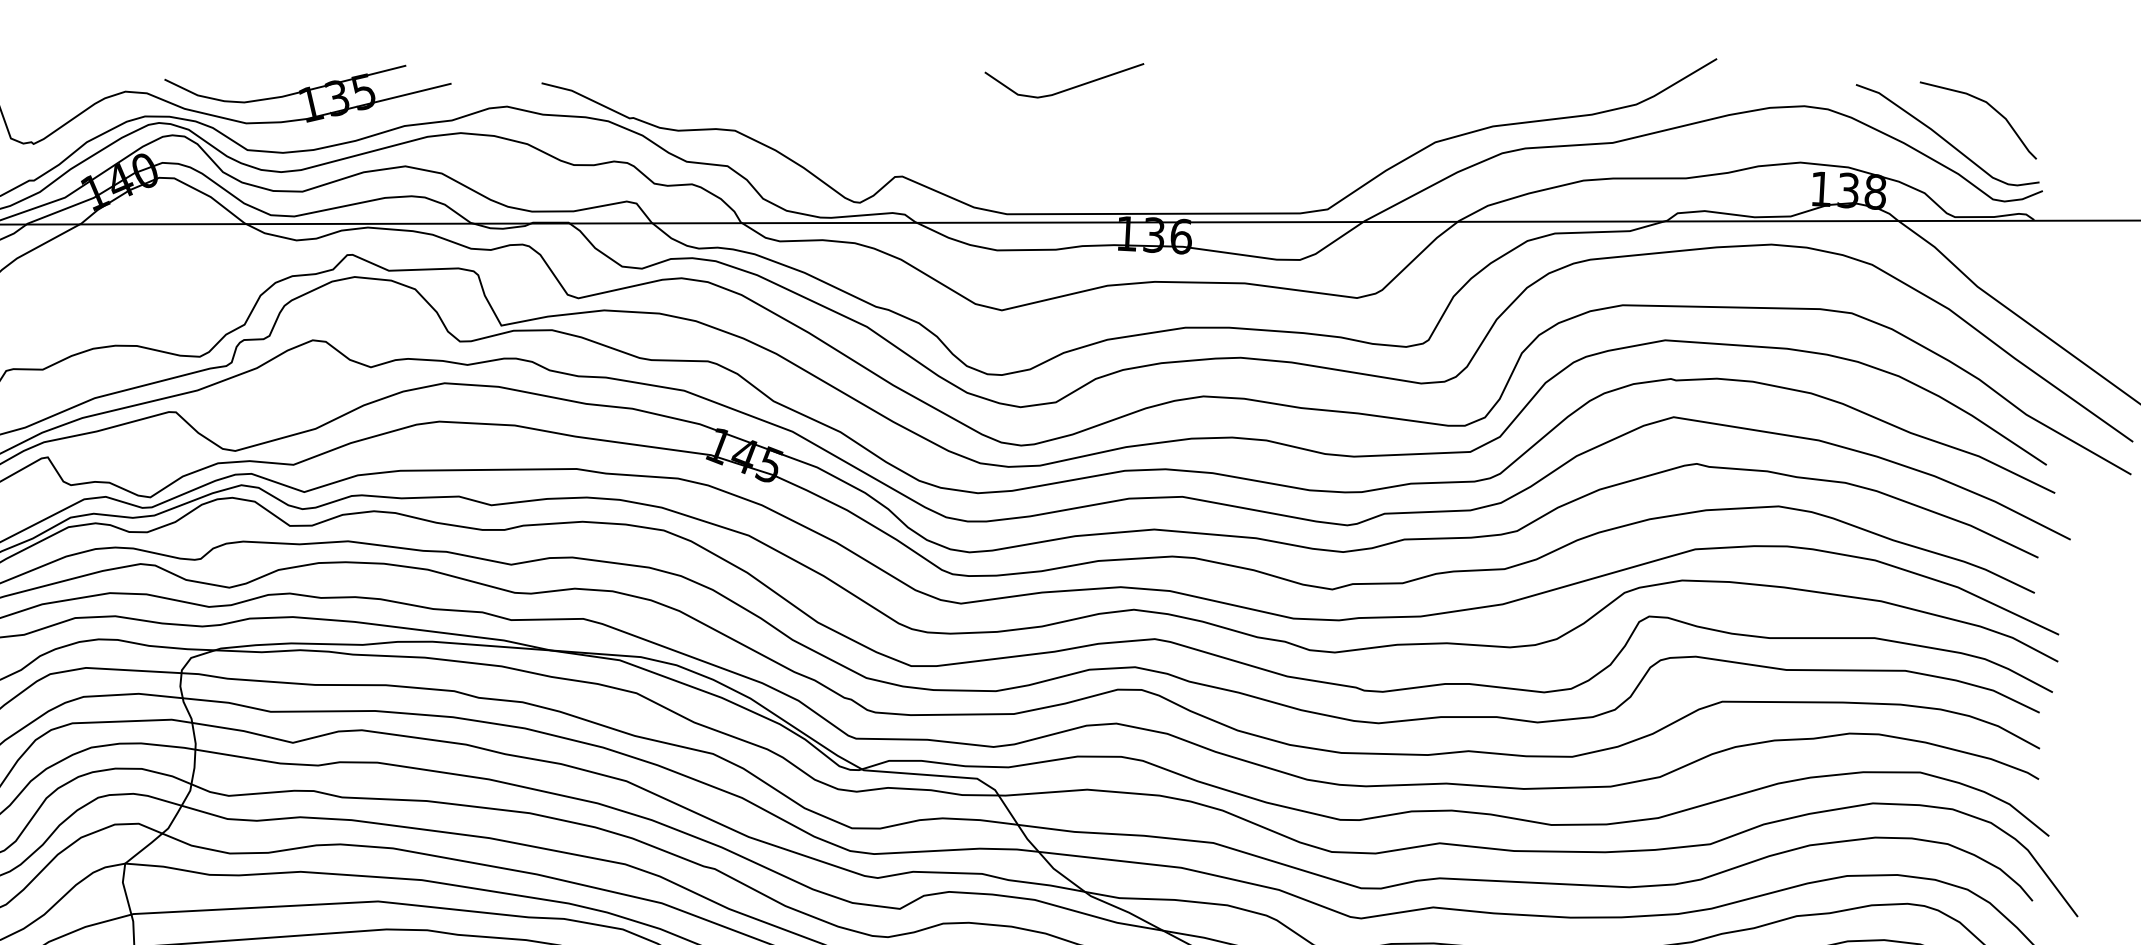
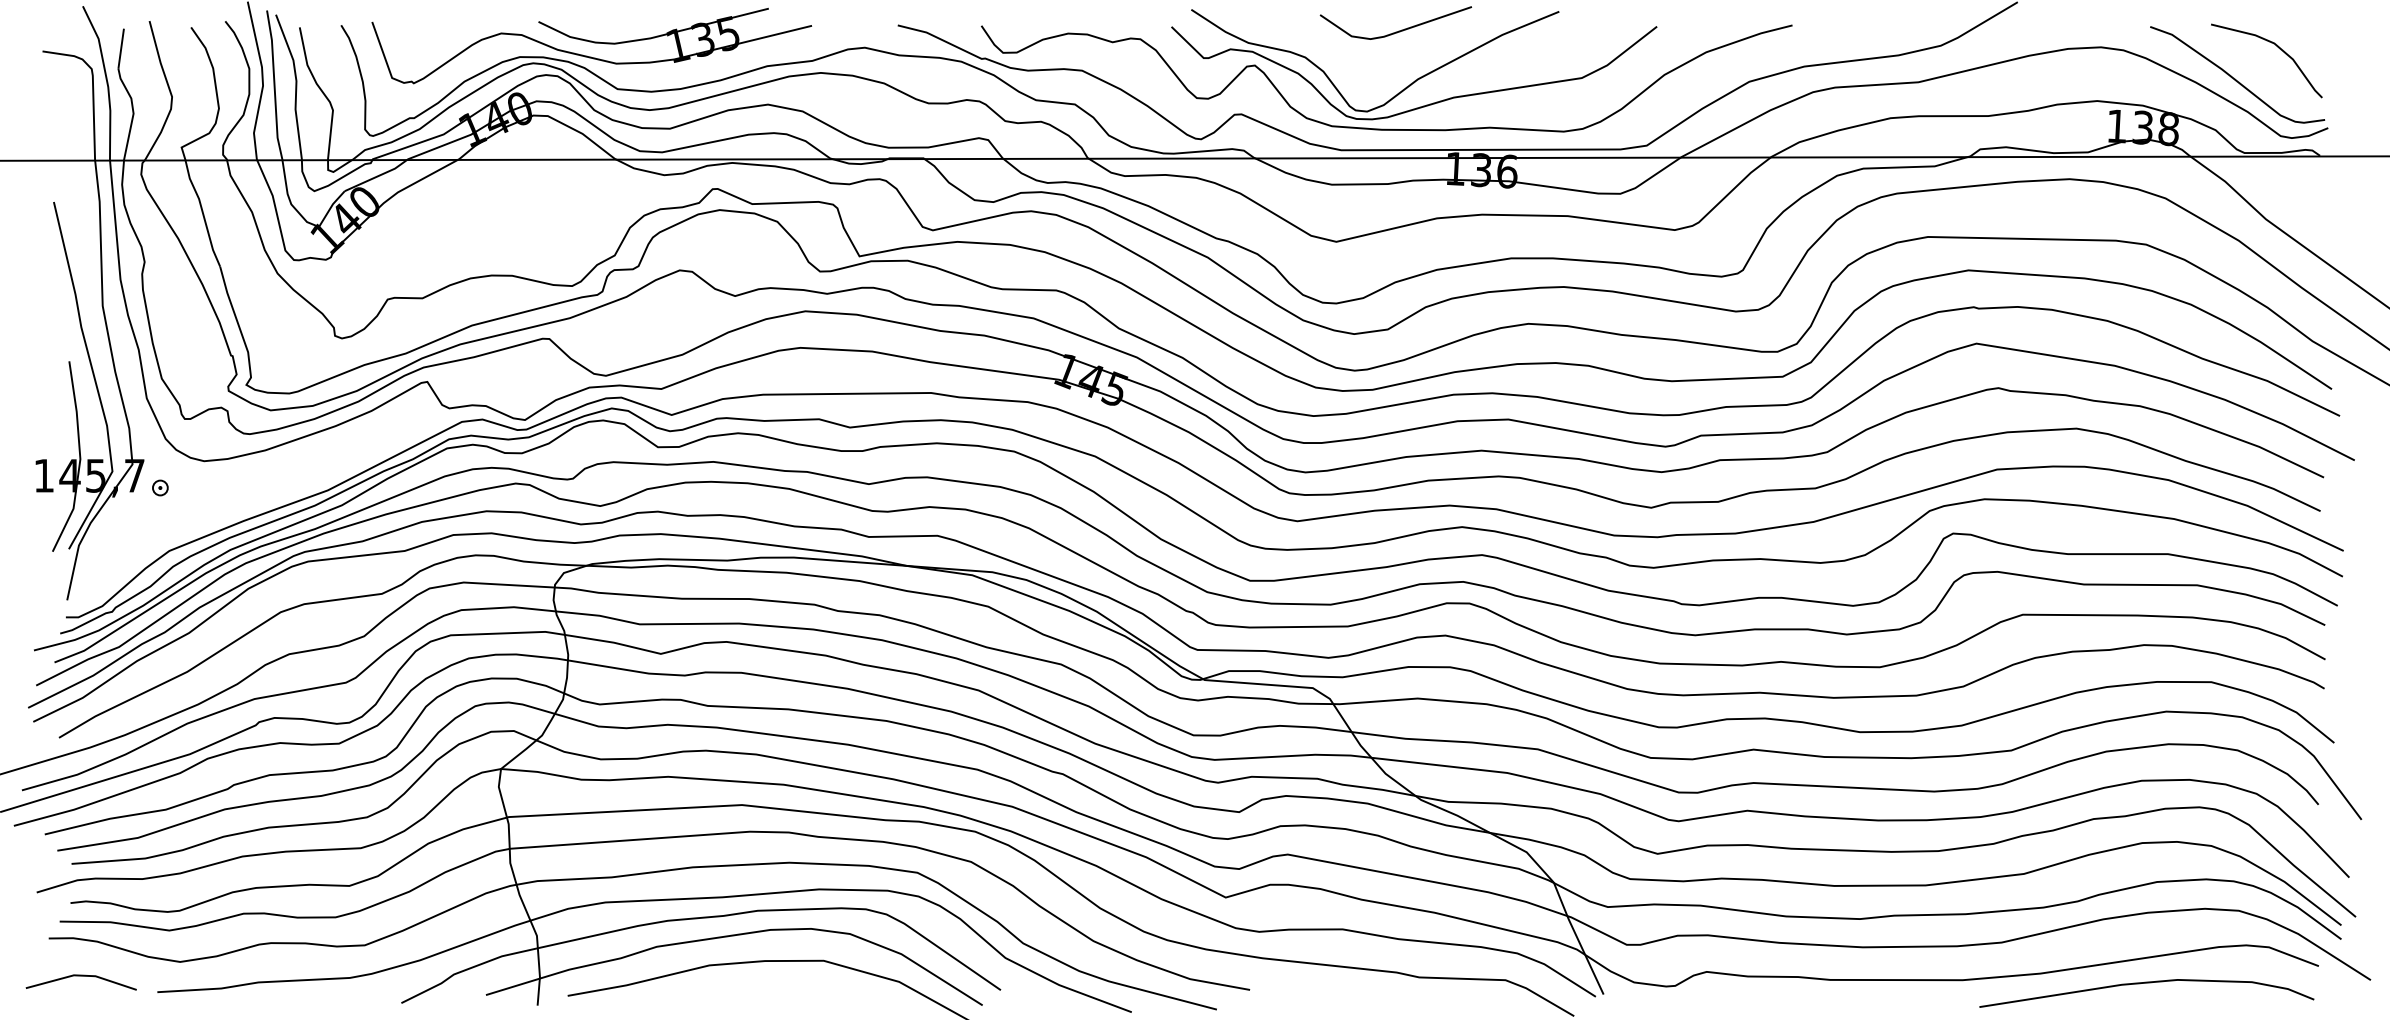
part: (1071, 150) -> (1402, 89), added

